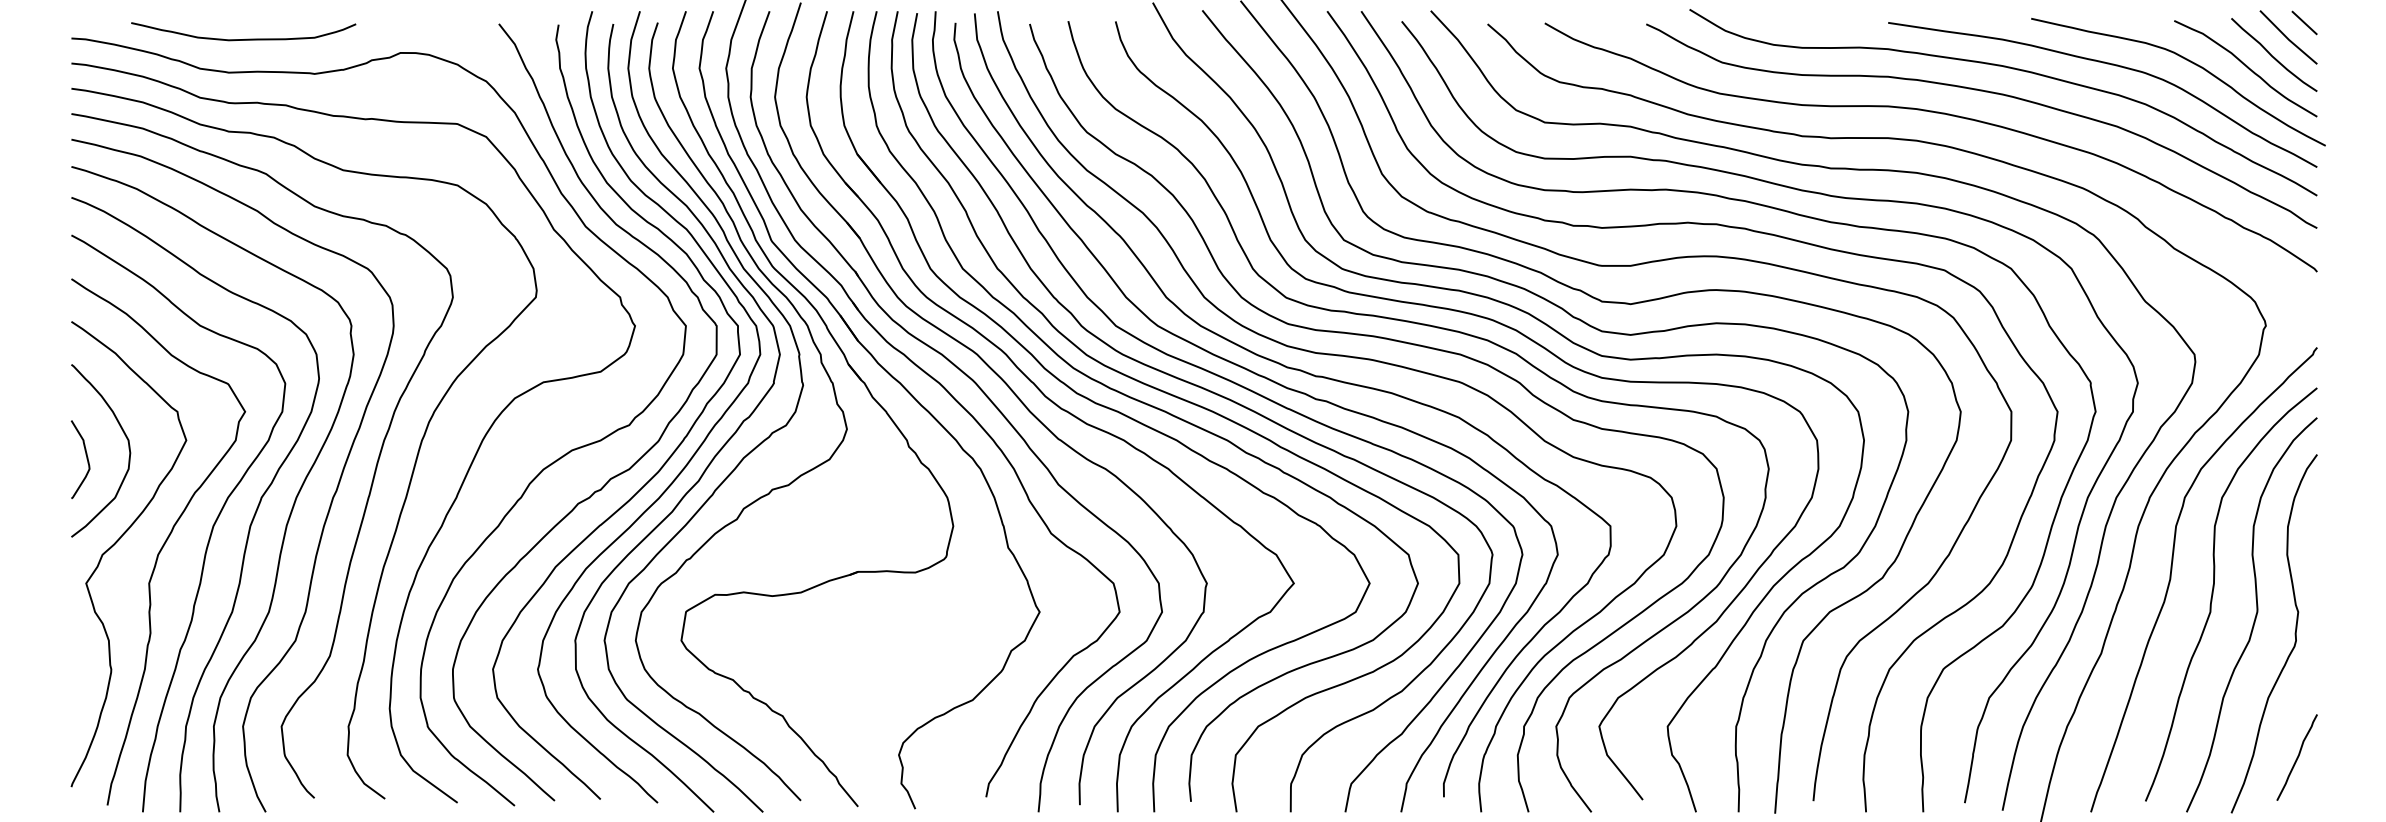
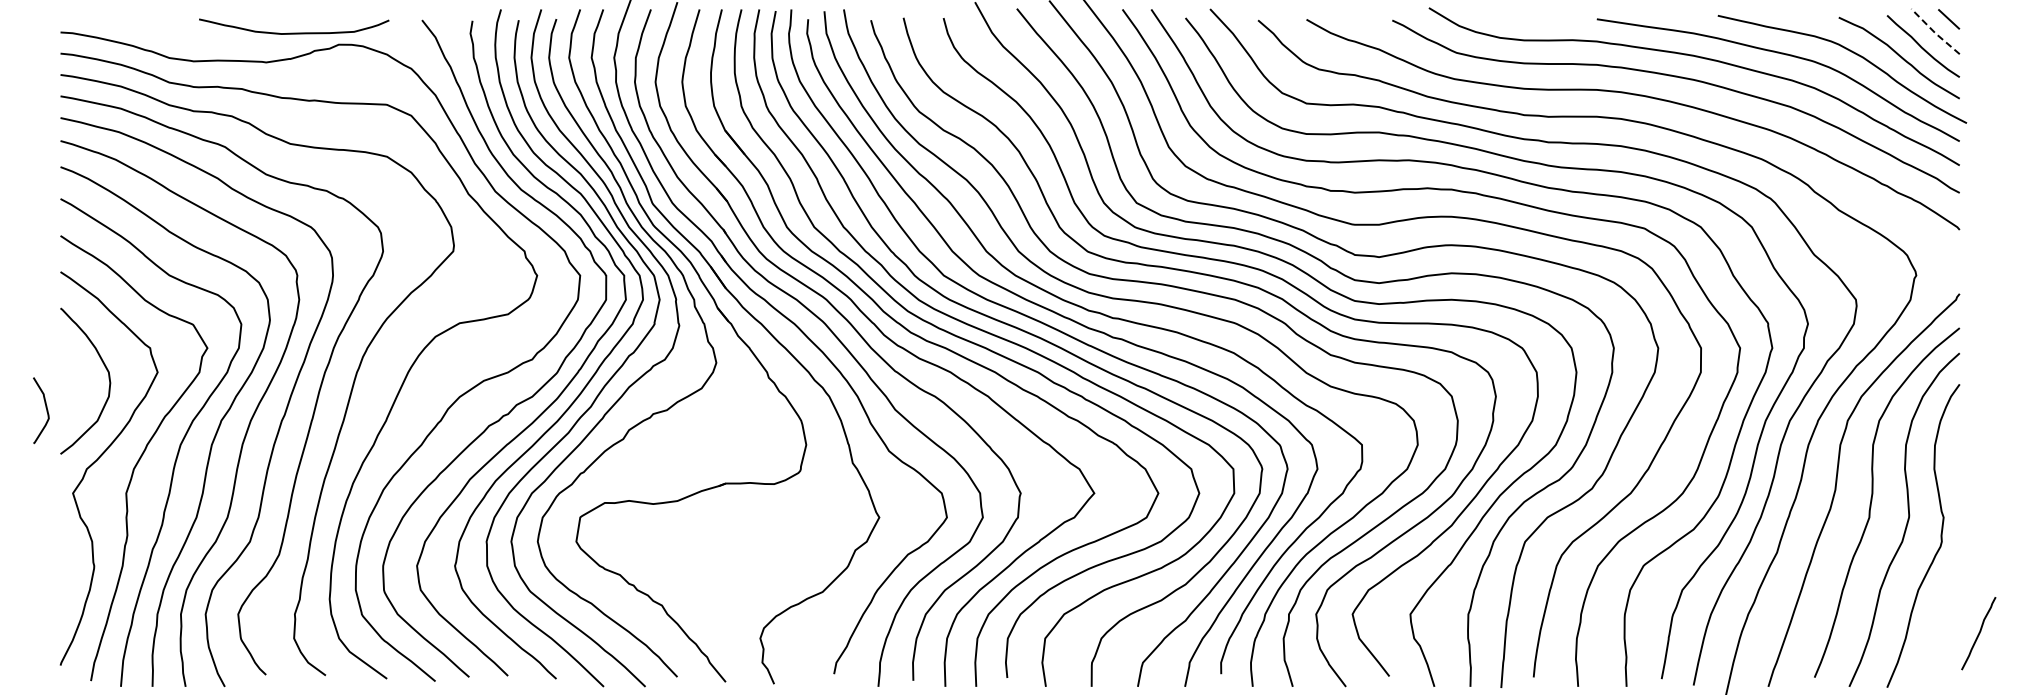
curve: (244, 38) -> (294, 32), moved
line: (2288, 38) -> (1935, 32), solid -> dashed
curve: (85, 455) -> (45, 407), moved
curve: (2296, 757) -> (1978, 633), moved

